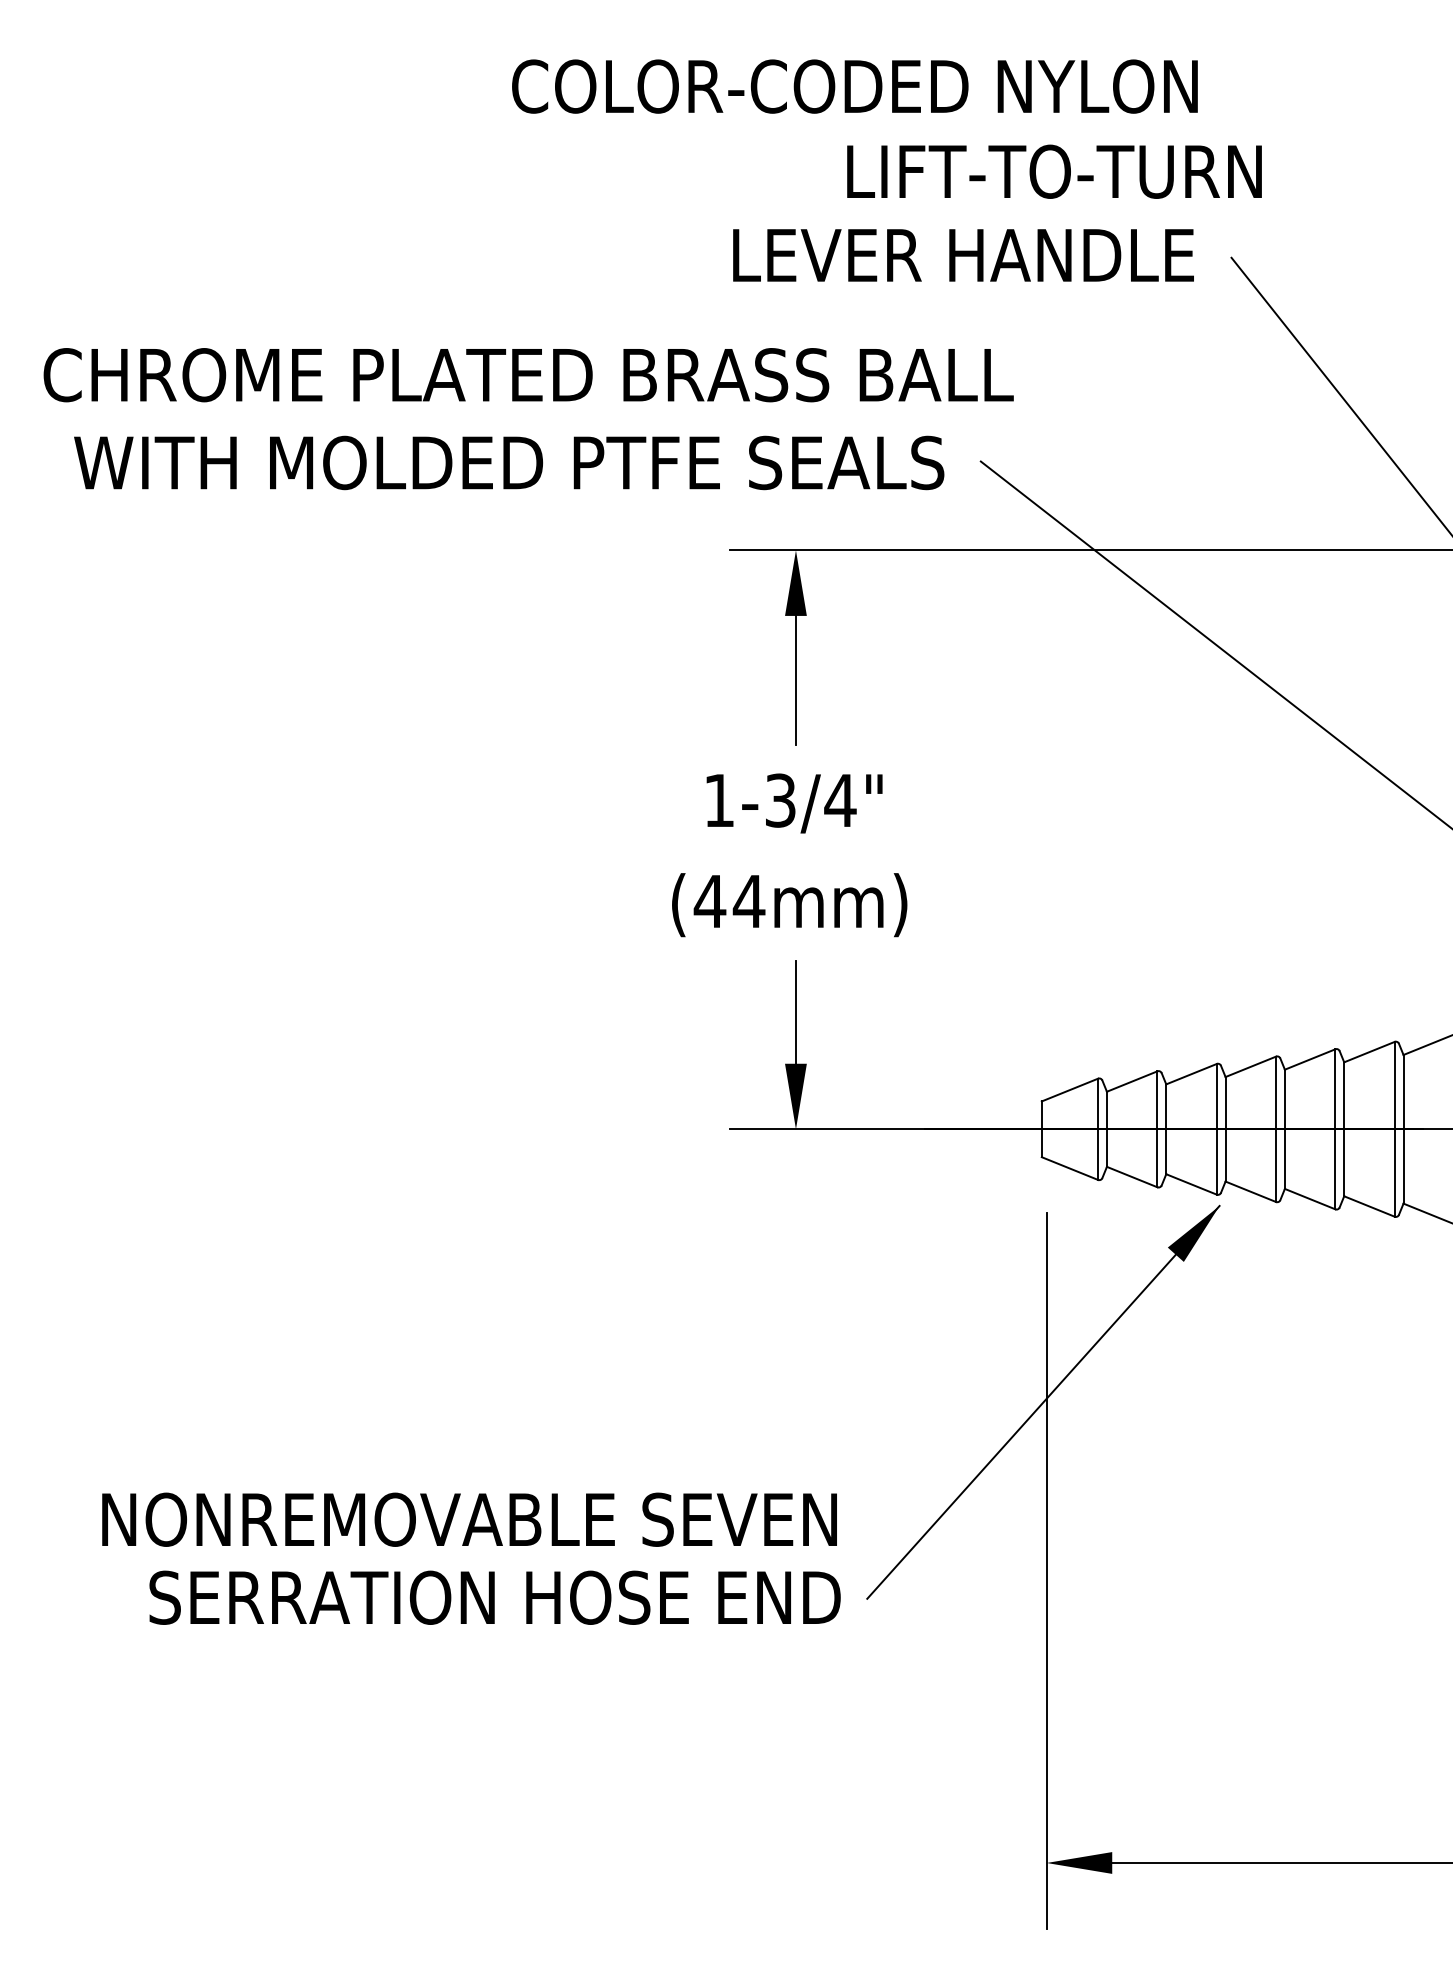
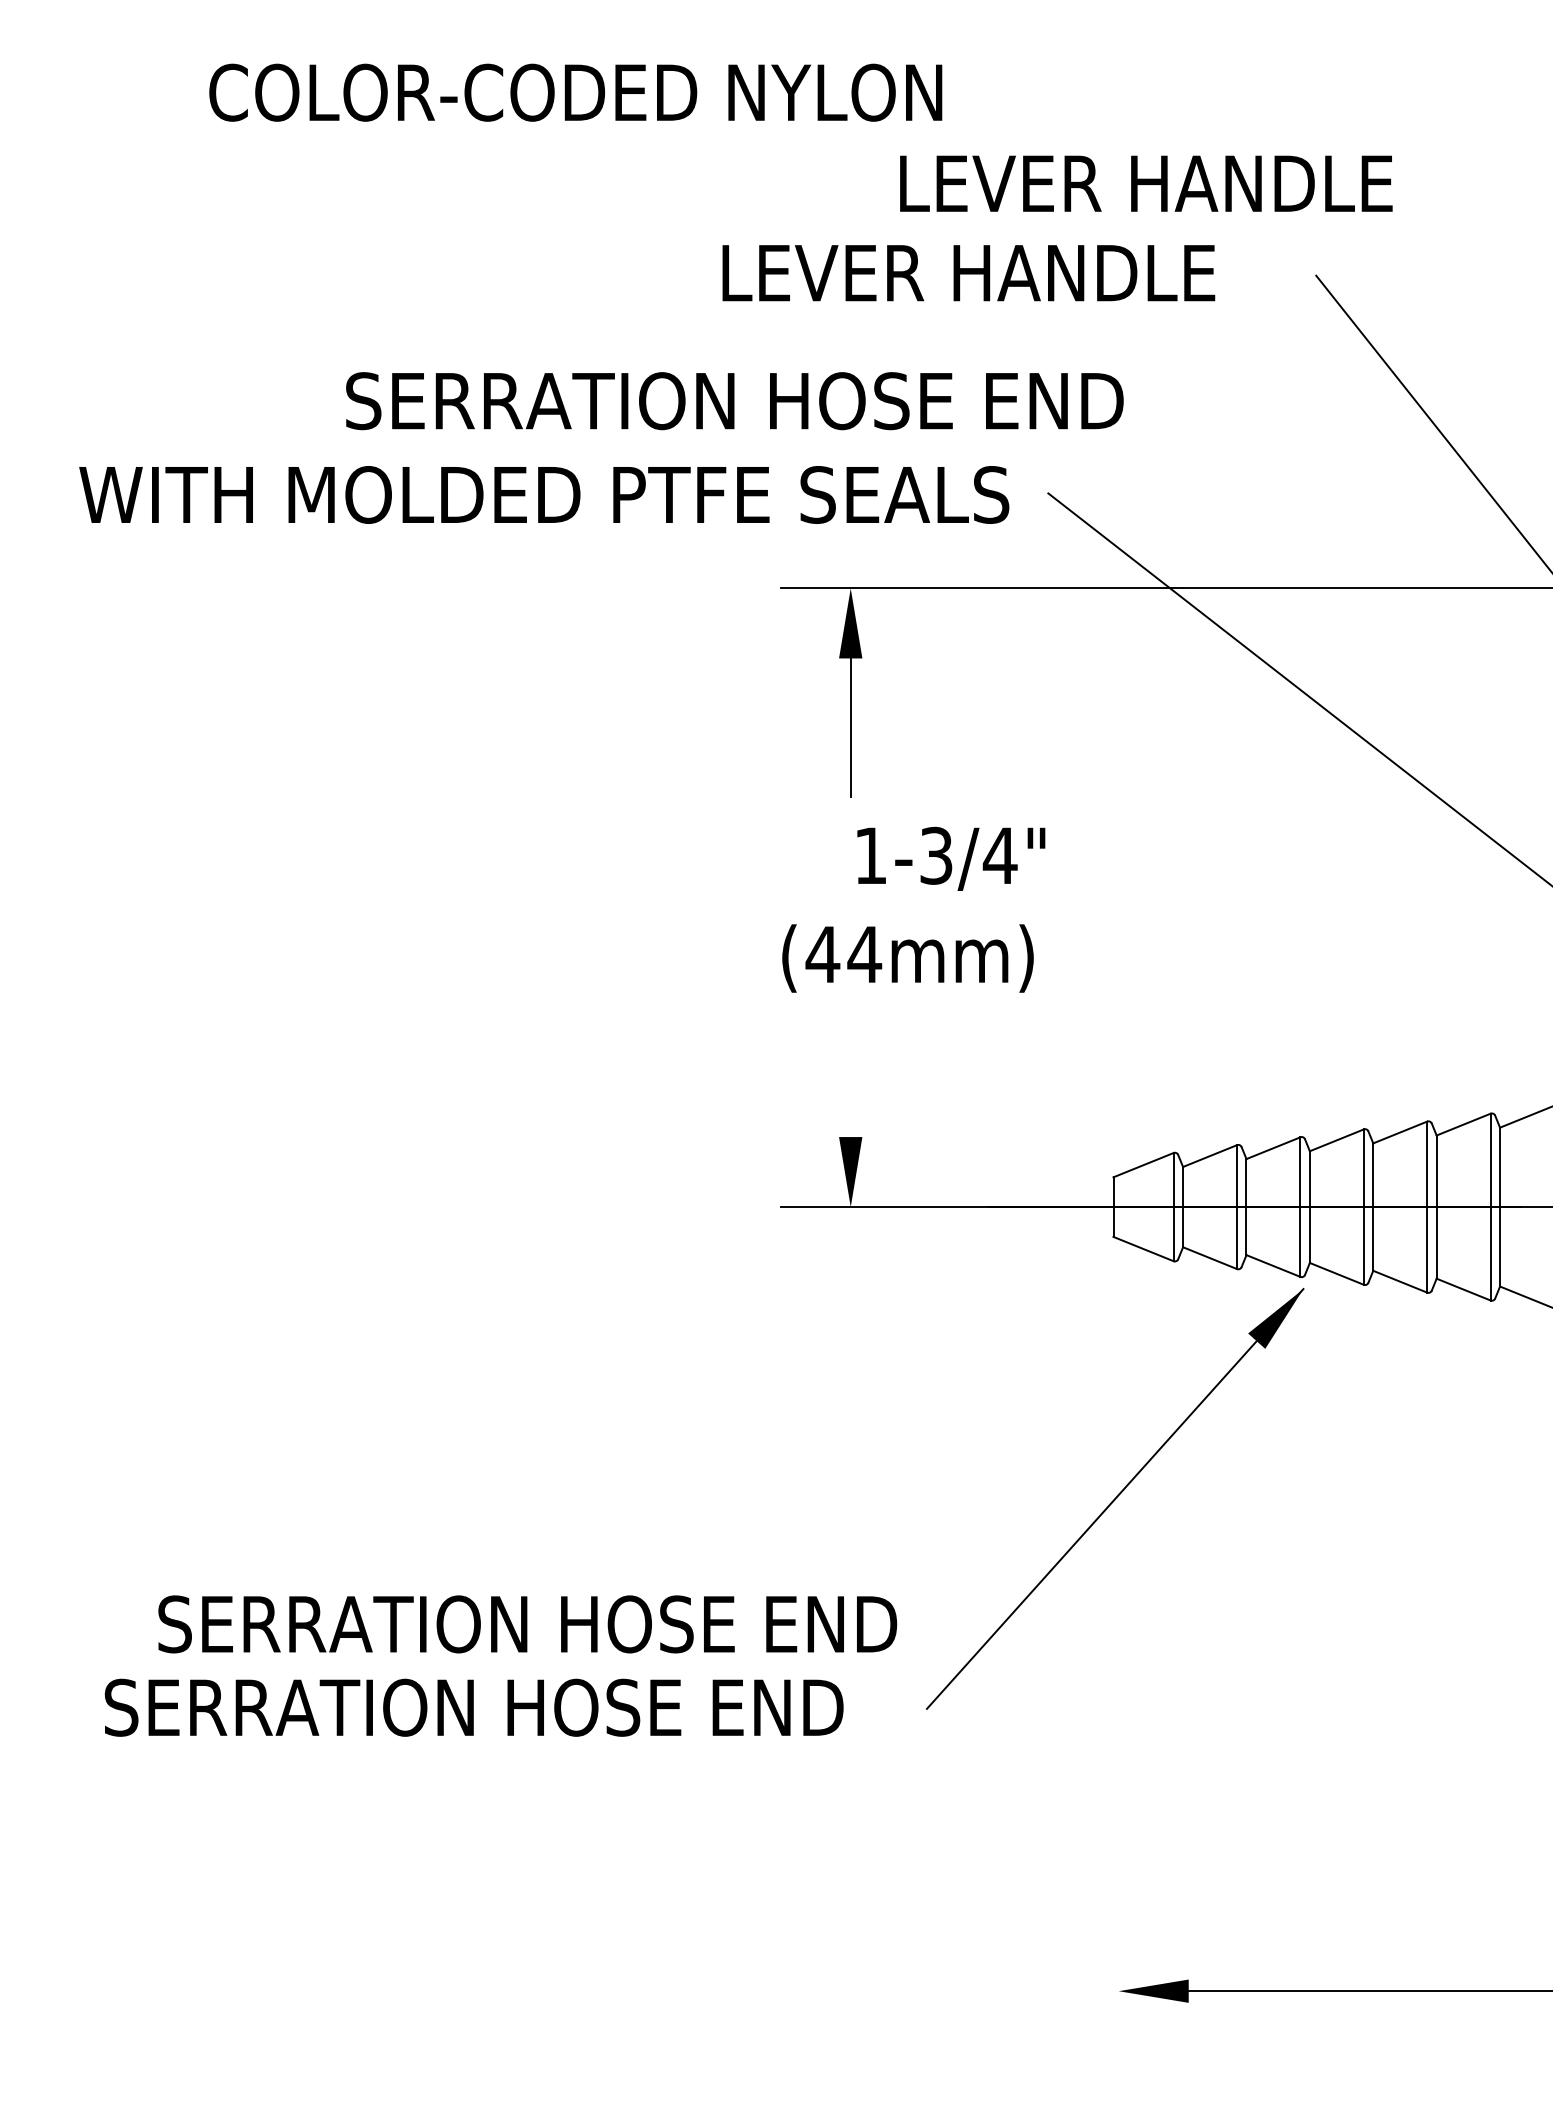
text: (854, 86) -> (575, 92), moved
text: (1072, 171) -> (1146, 183), LIFT-TO-TURN -> LEVER HANDLE
text: (963, 255) -> (968, 273), moved
text: (546, 375) -> (584, 401), CHROME PLATED BRASS BALL -> SERRATION HOSE END
text: (794, 803) -> (951, 858), moved
text: (789, 905) -> (907, 958), moved
line: (795, 1012) -> (850, 1082), removed
text: (471, 1519) -> (503, 1624), NONREMOVABLE SEVEN -> SERRATION HOSE END
line: (1046, 1570) -> (1118, 1678), removed
text: (494, 1597) -> (473, 1707), moved

